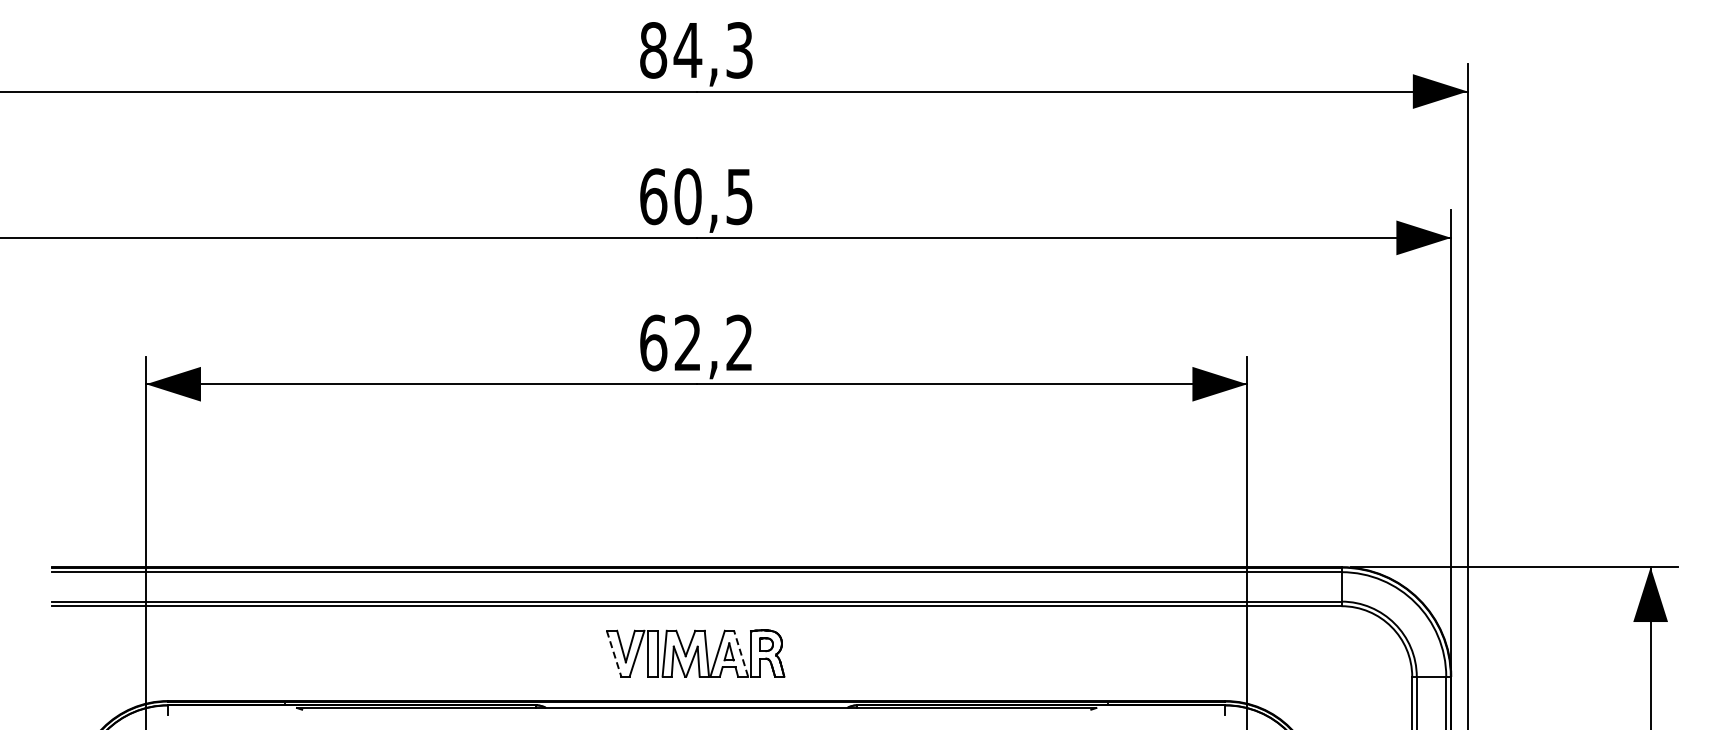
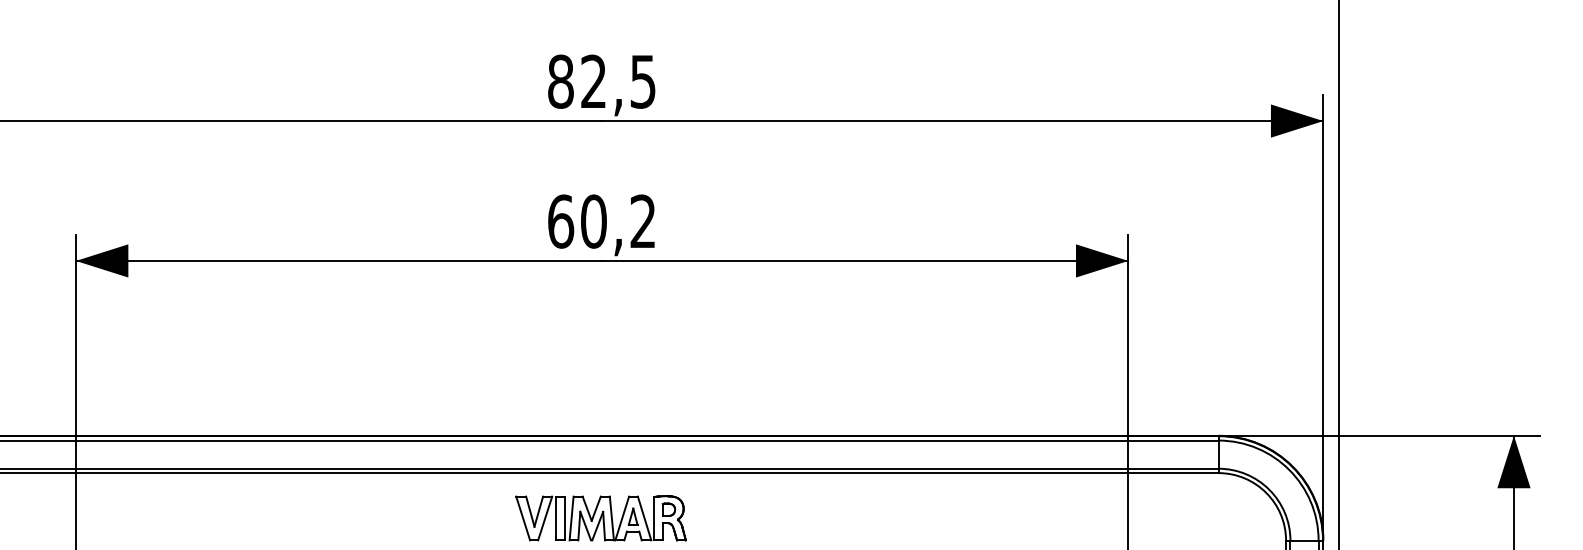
text: (670, 196) -> (577, 81), 60,5 -> 82,5
text: (687, 342) -> (593, 221), 62,2 -> 60,2
line: (614, 653) -> (523, 518), dashed -> solid
line: (741, 653) -> (644, 518), dashed -> solid

